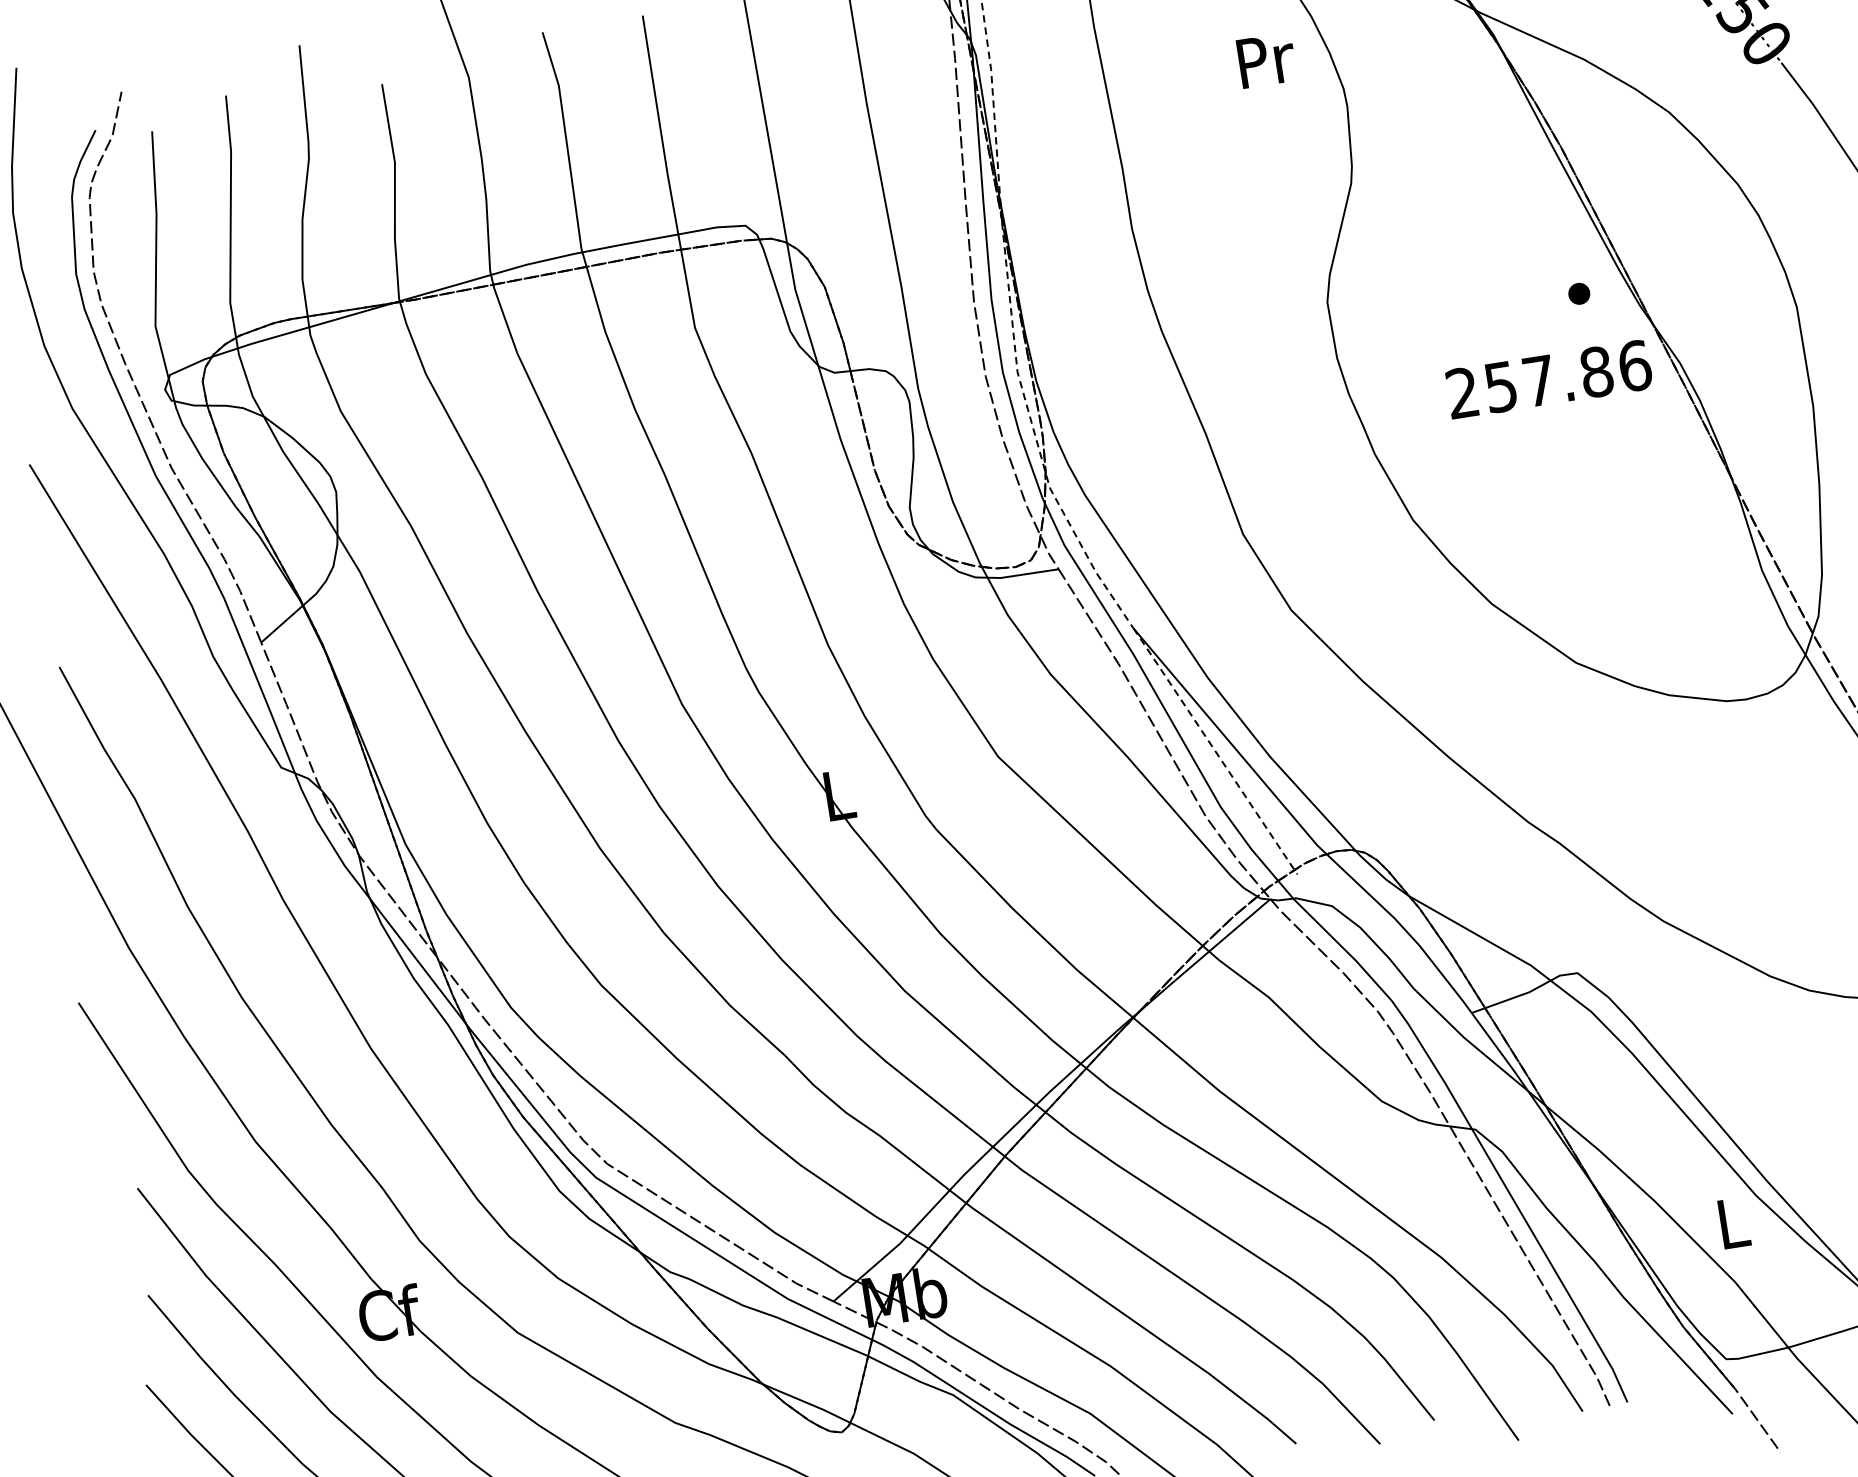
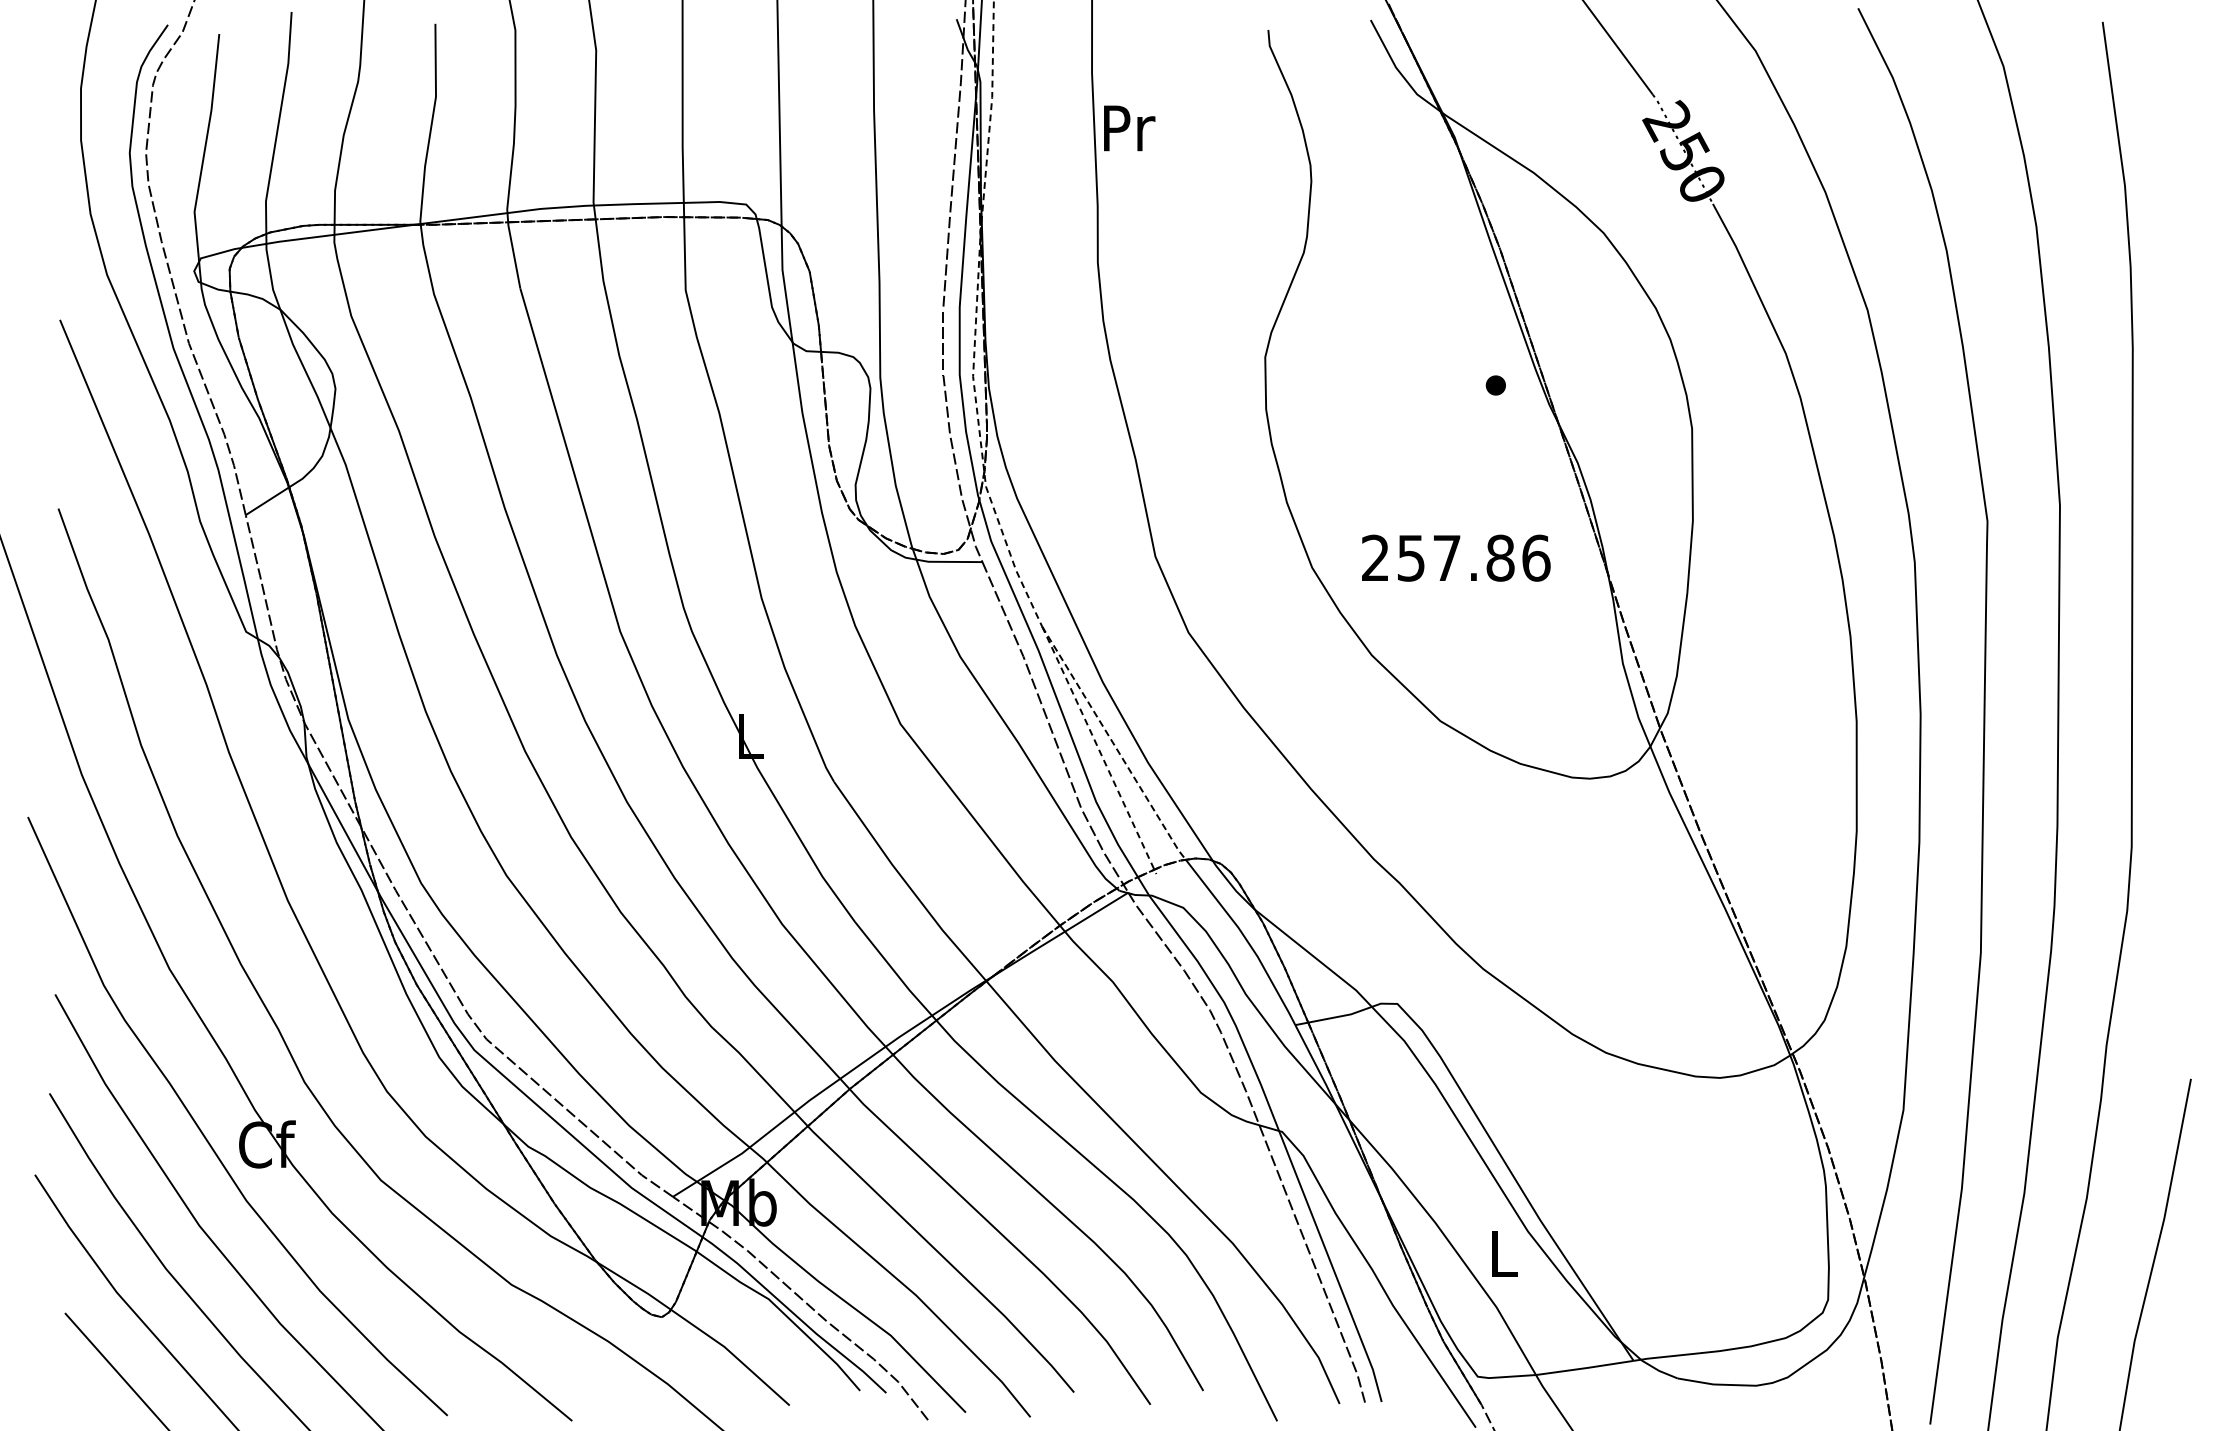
text: (1266, 60) -> (1129, 128), moved
text: (1549, 378) -> (1456, 557), moved
line: (1229, 742) -> (1113, 744), solid -> dashed

